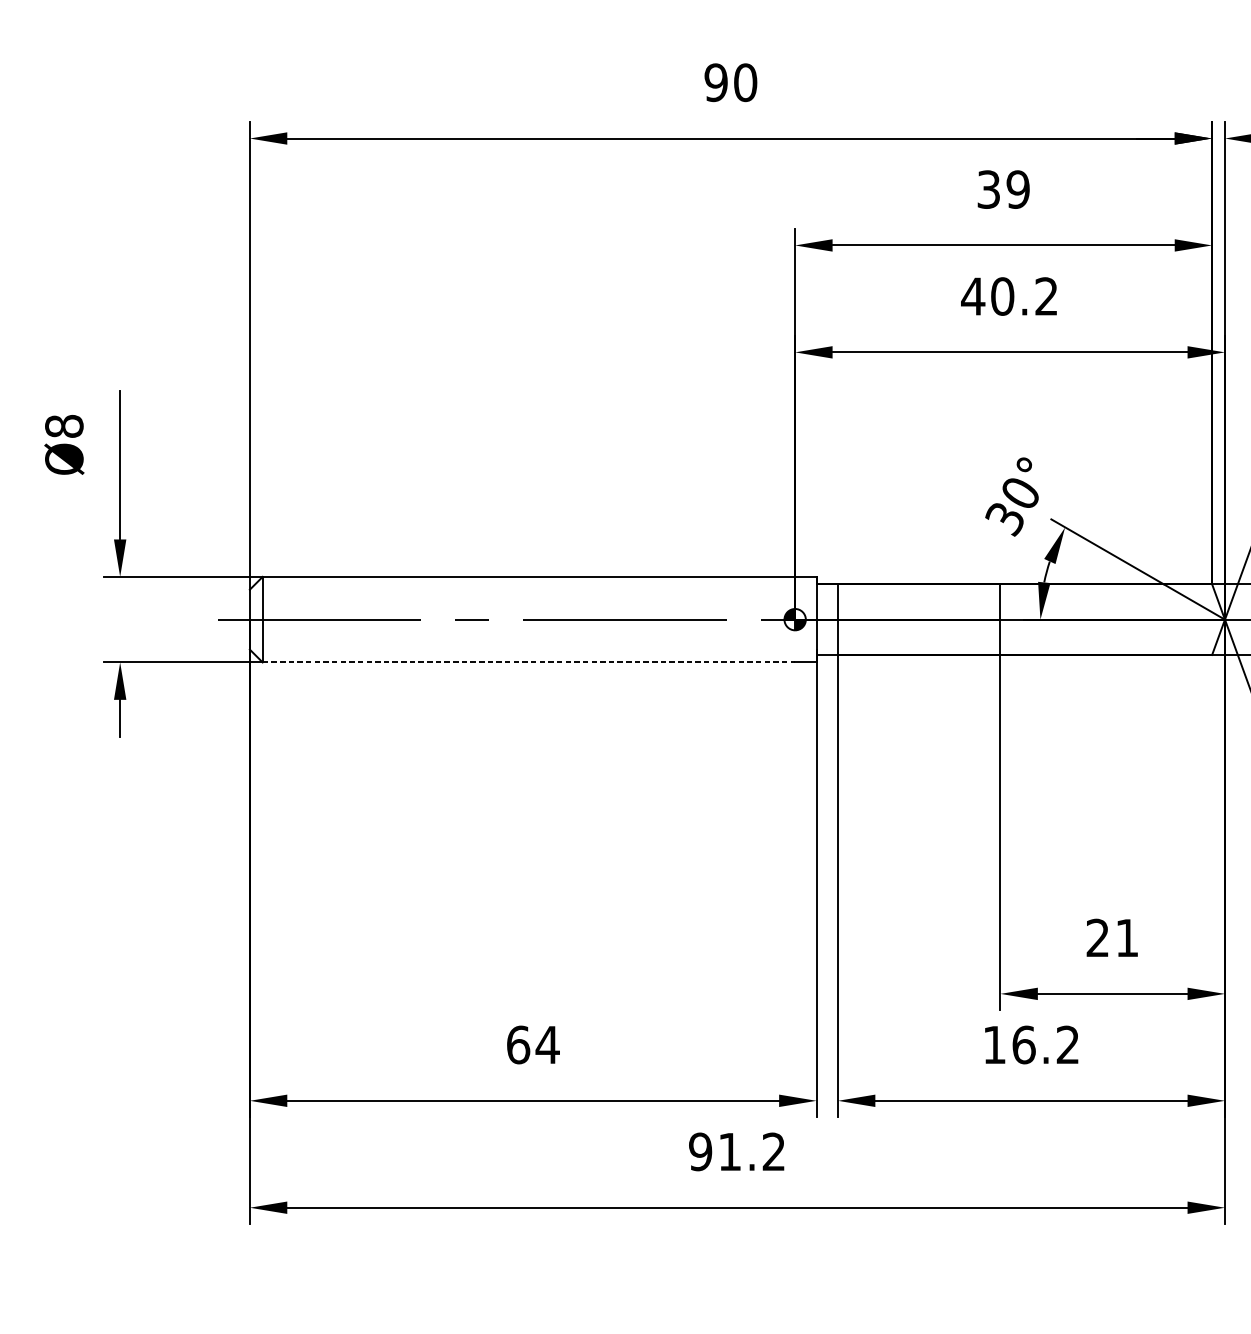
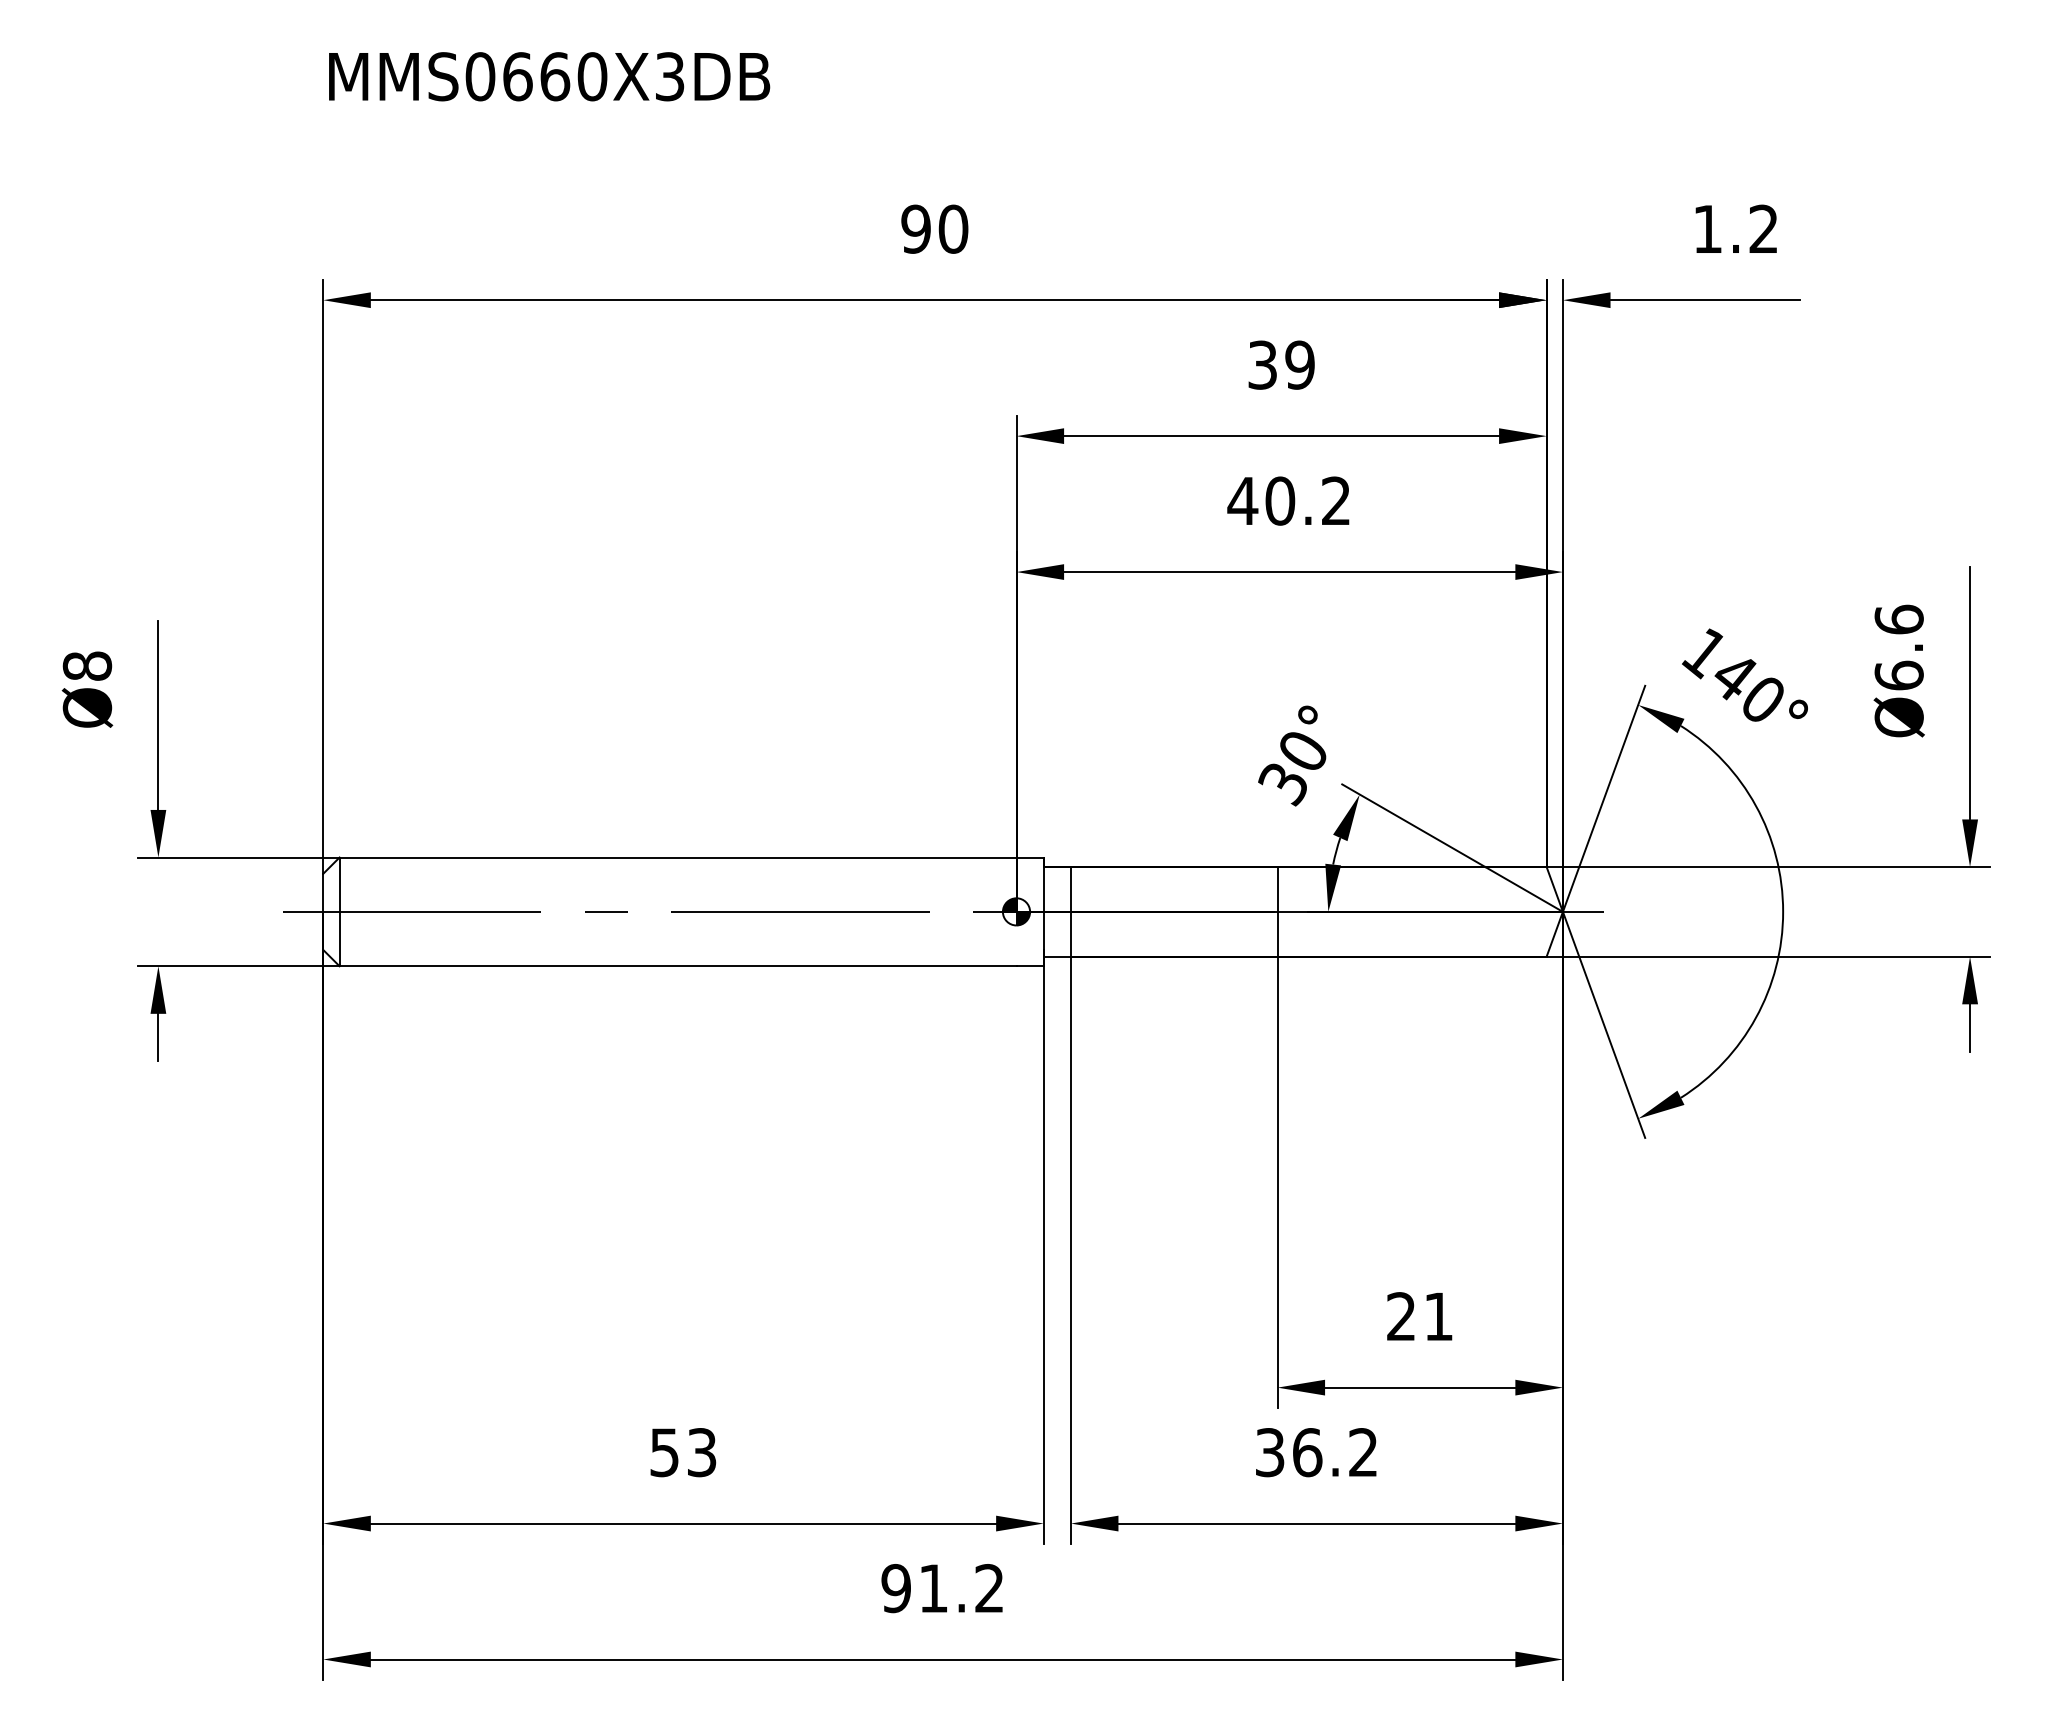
line: (529, 662) -> (678, 966), dashed -> solid
text: (533, 1044) -> (683, 1452), 64 -> 53
text: (994, 1044) -> (1270, 1452), 16.2 -> 36.2

